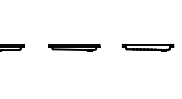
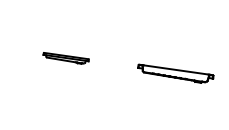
part: (74, 47) -> (66, 58), size x0.6

